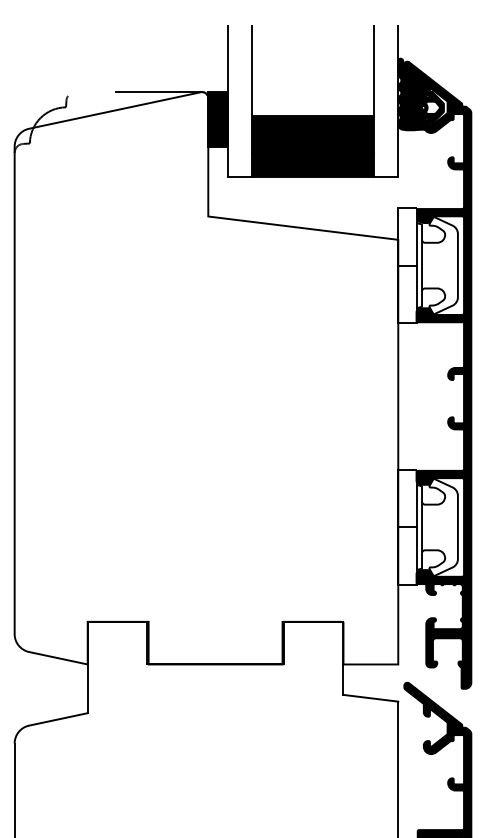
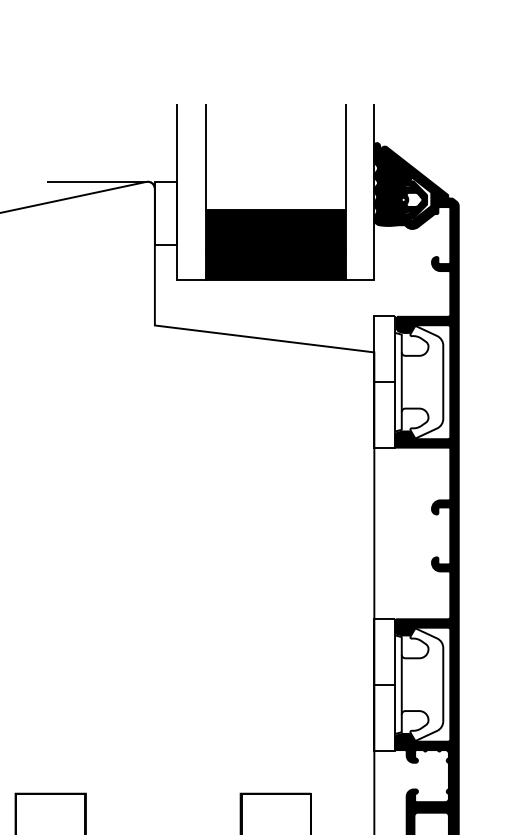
fill: (217, 119) -> (165, 213), removed

